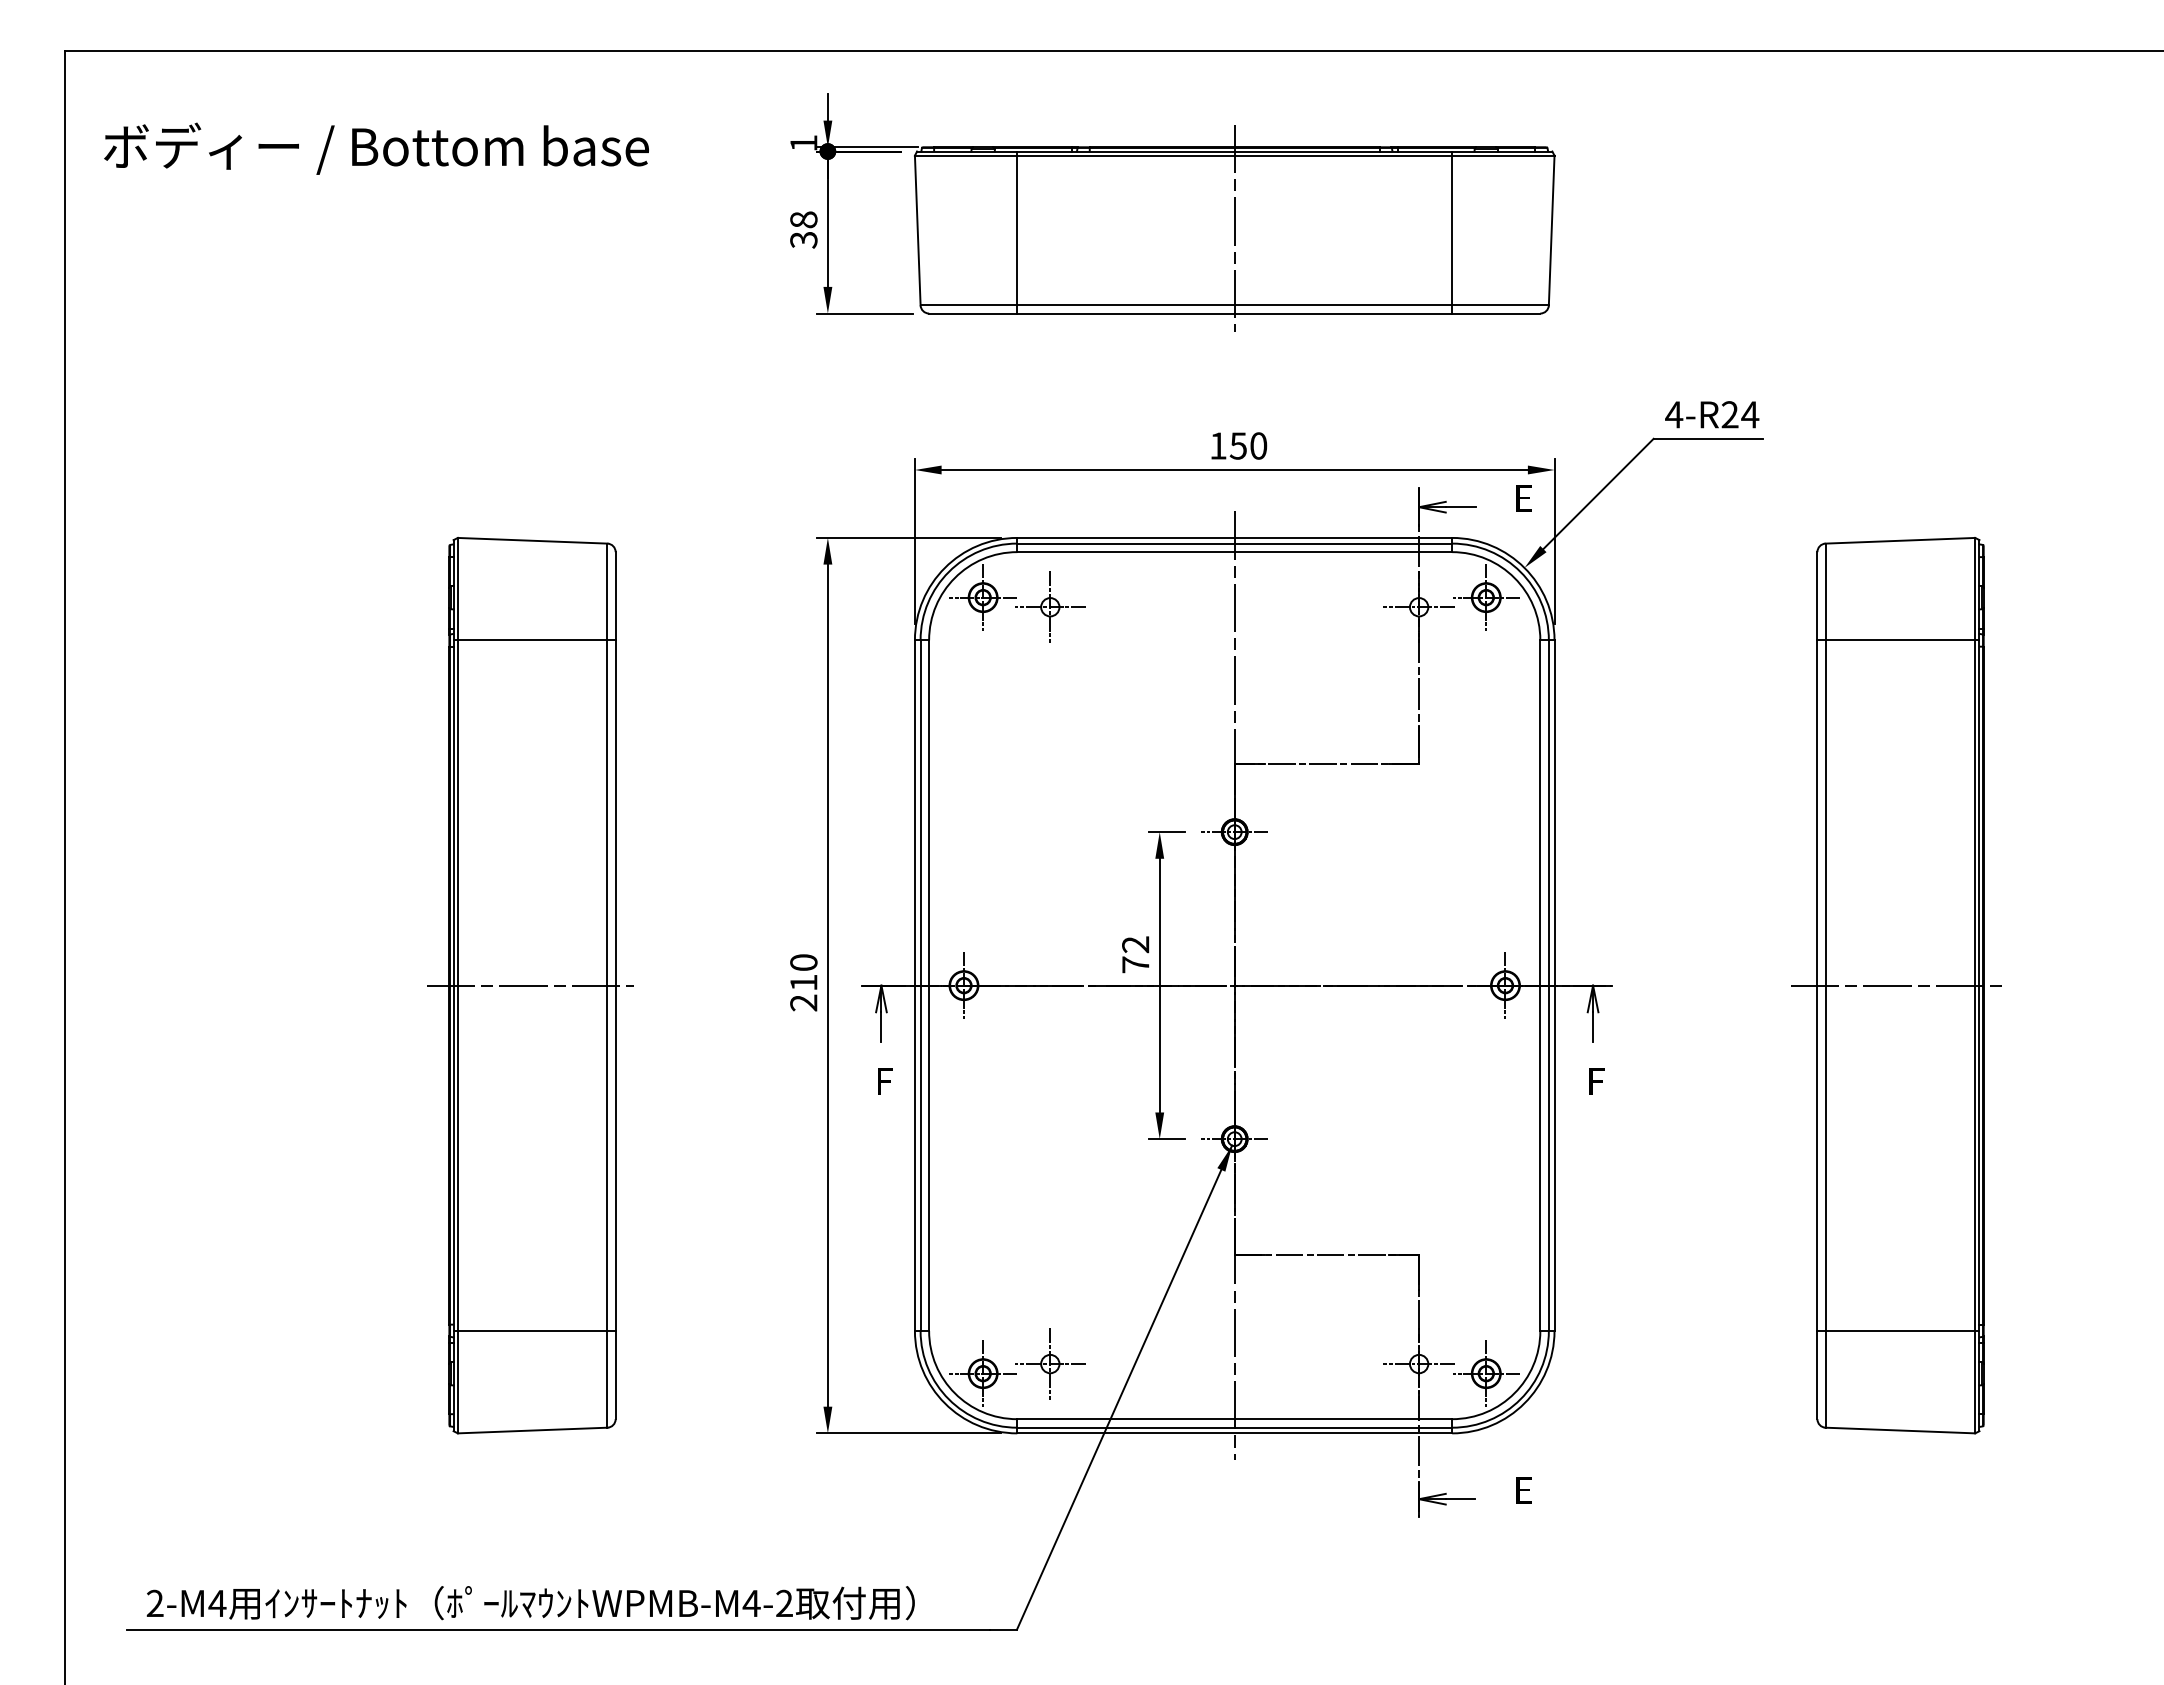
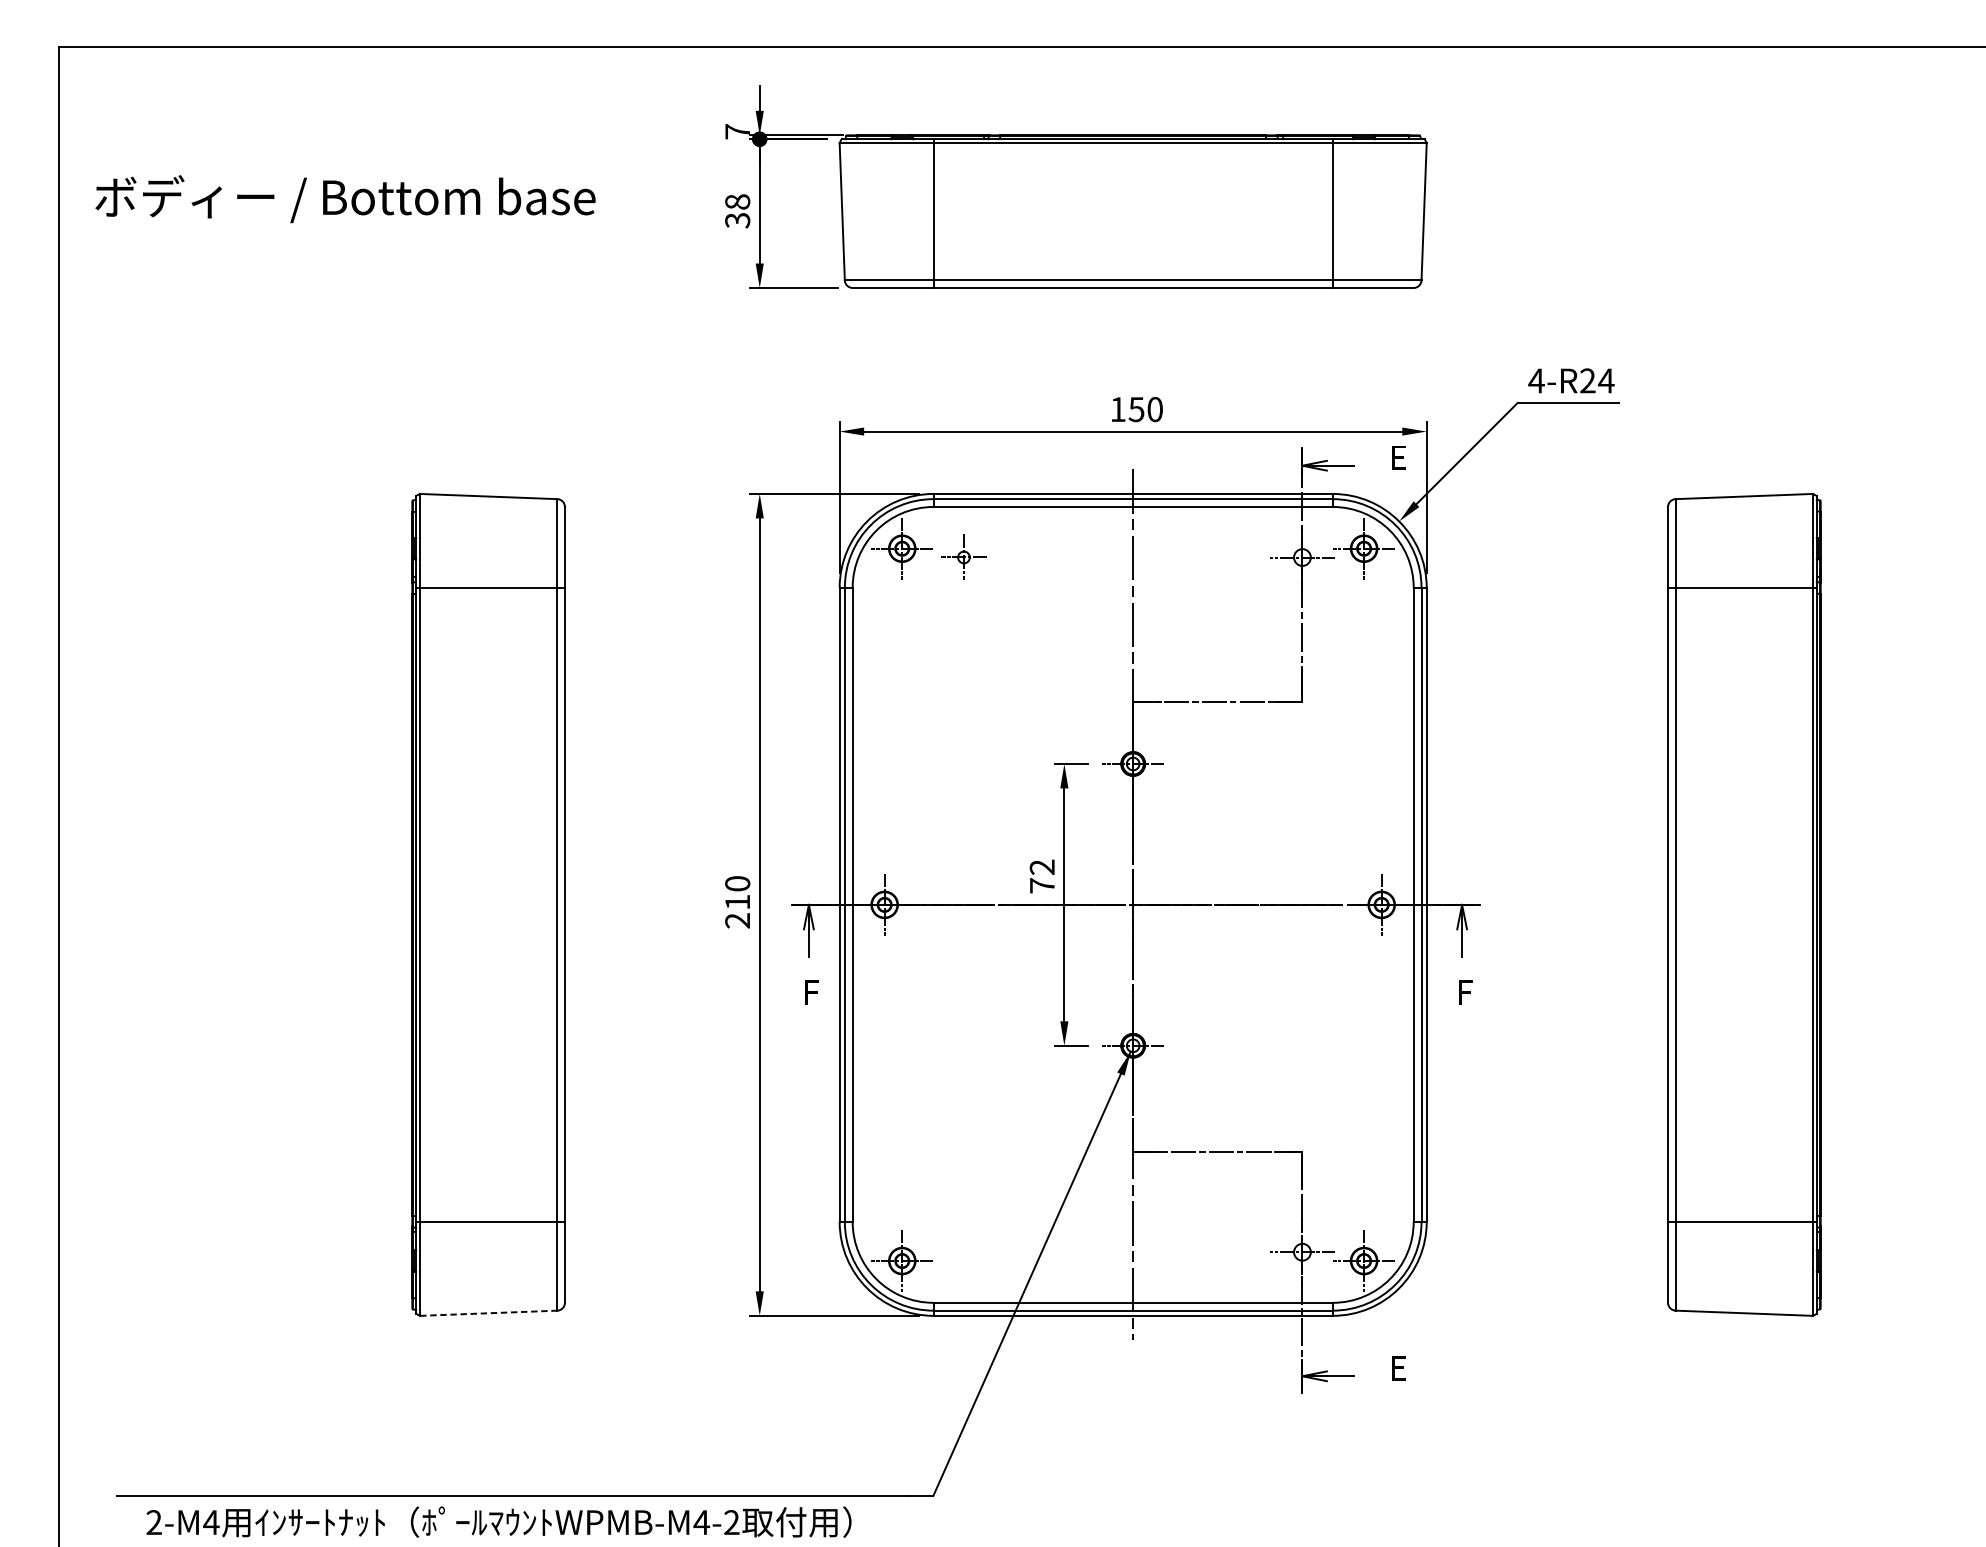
text: (803, 143) -> (737, 131), 1 -> 7
text: (376, 148) -> (345, 198), moved
line: (1234, 228) -> (1132, 209), removed
part: (1050, 606) -> (964, 556), size x0.7
line: (530, 985) -> (486, 904), removed
line: (1895, 985) -> (1739, 904), removed
part: (1050, 1363) -> (964, 1251), removed
line: (532, 1430) -> (488, 1313), solid -> dashed
text: (530, 1603) -> (498, 1522), moved

